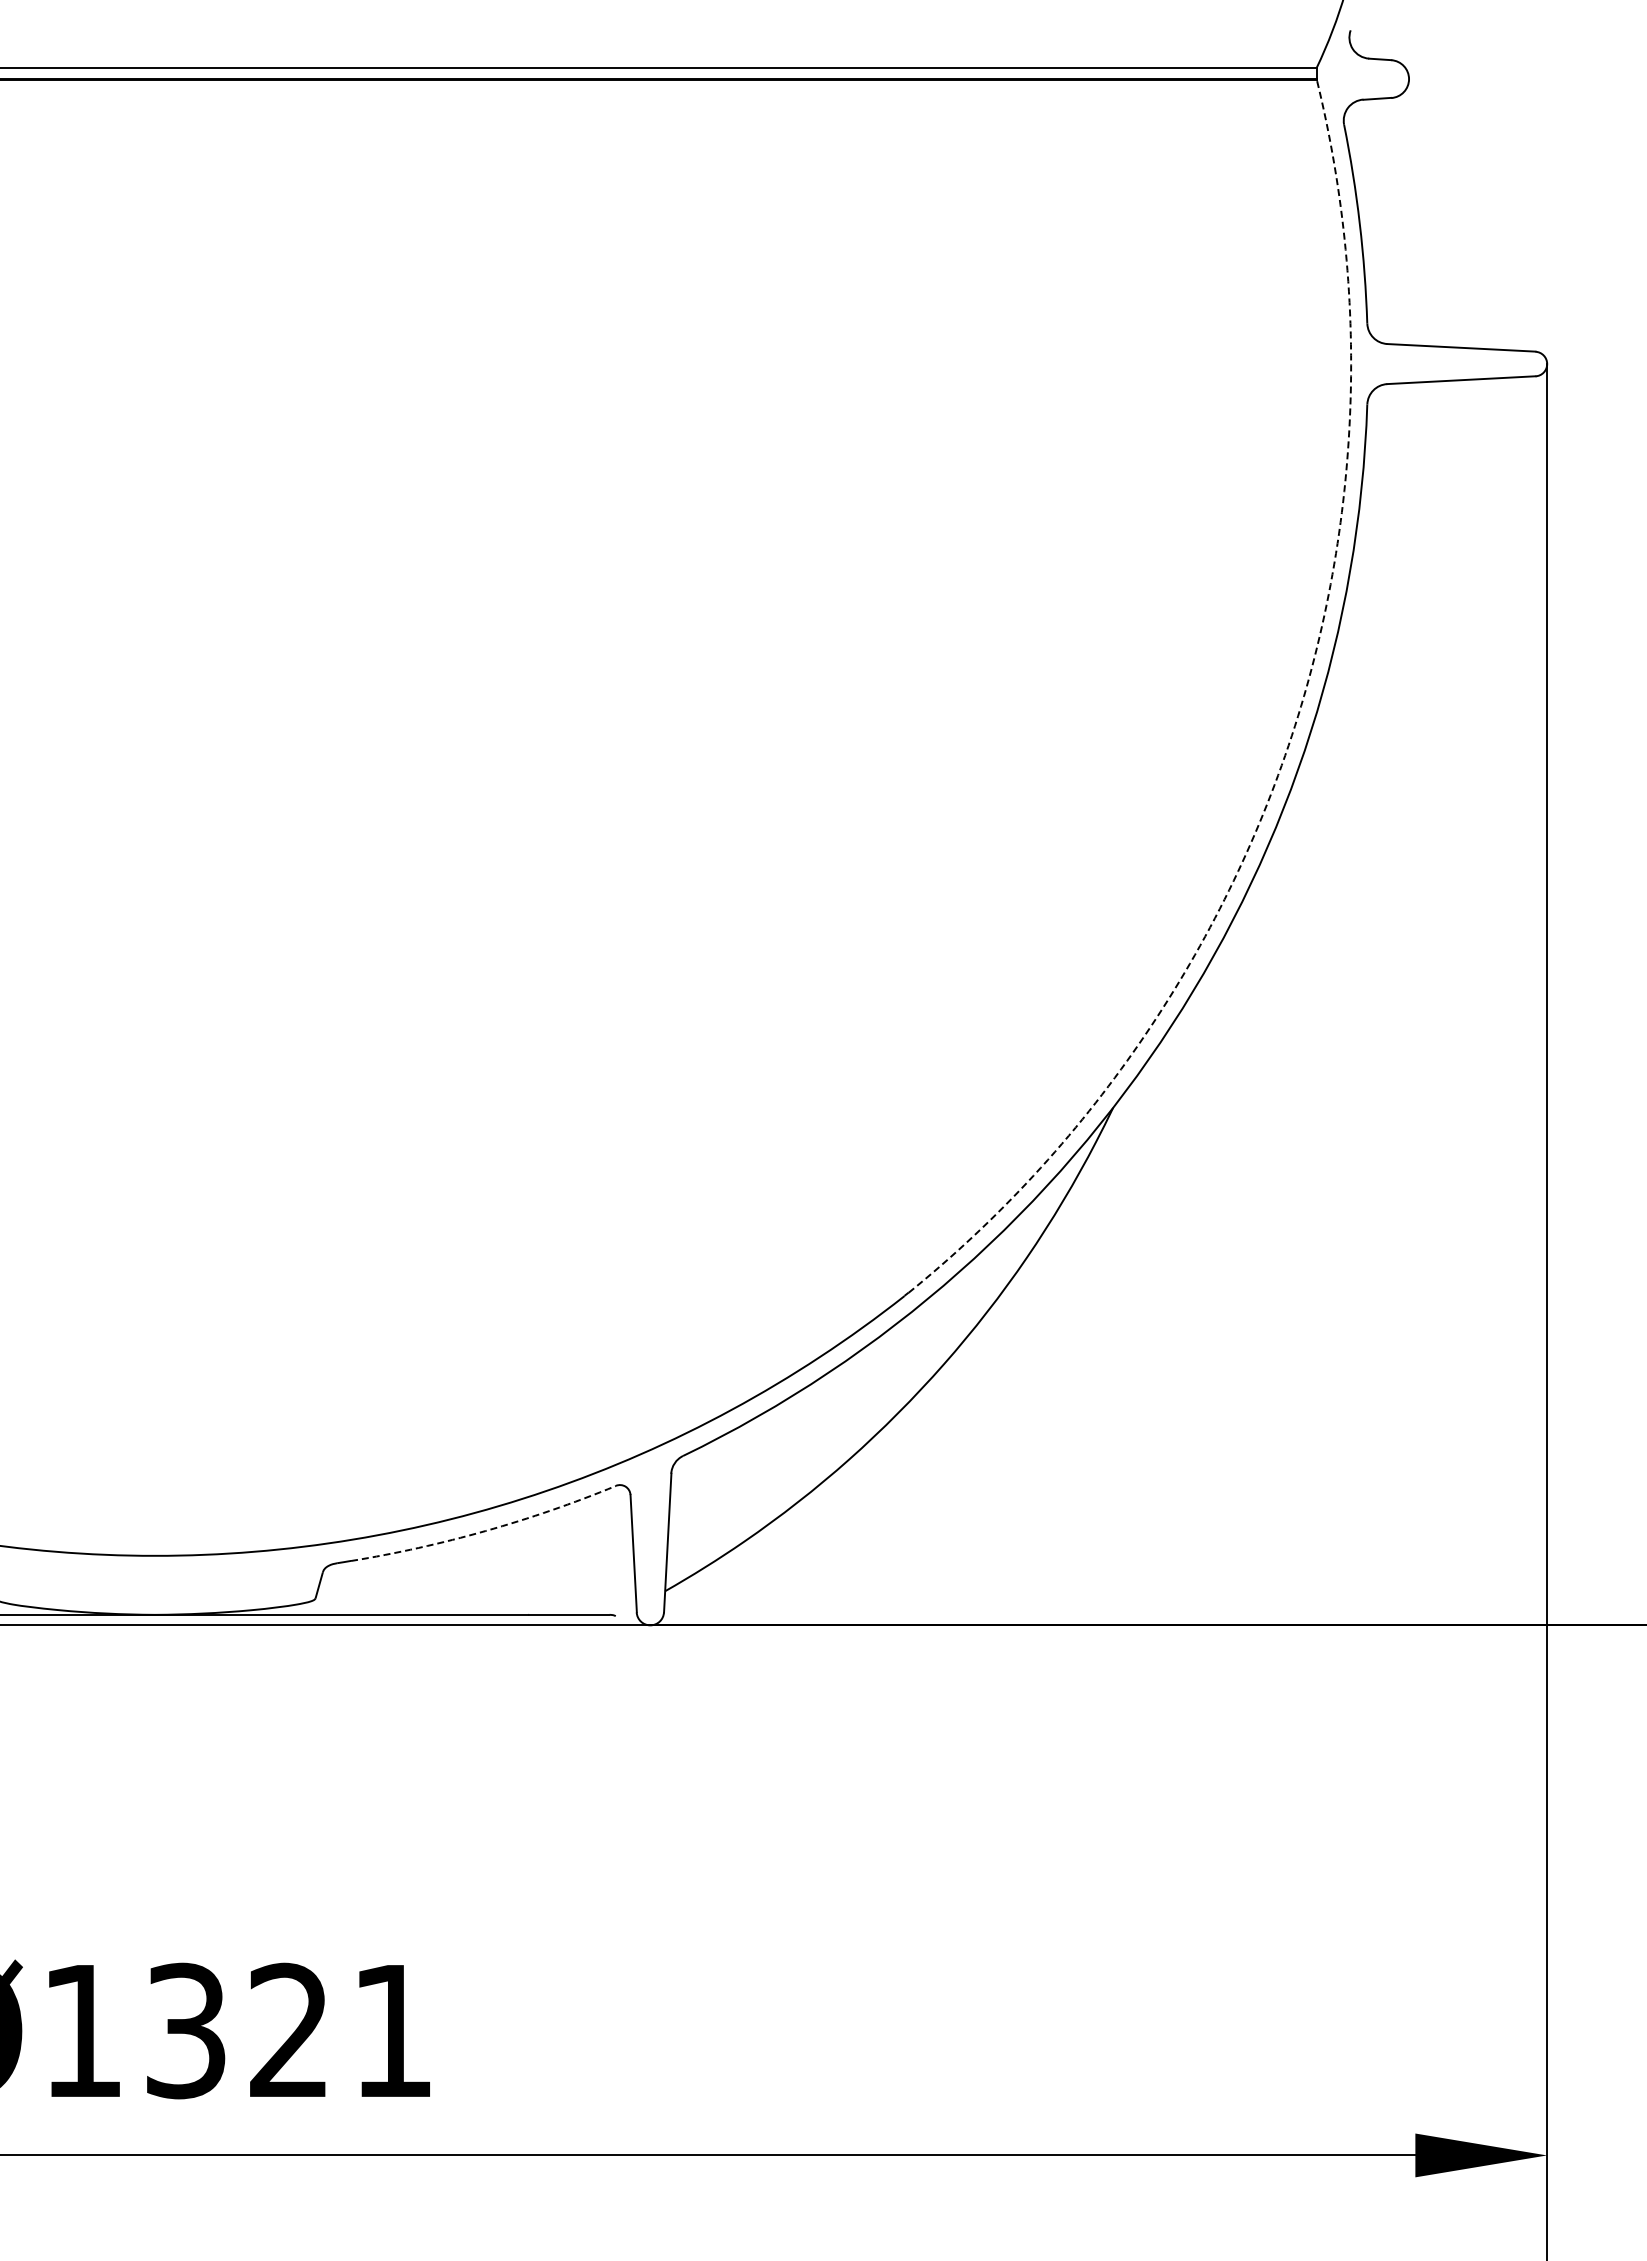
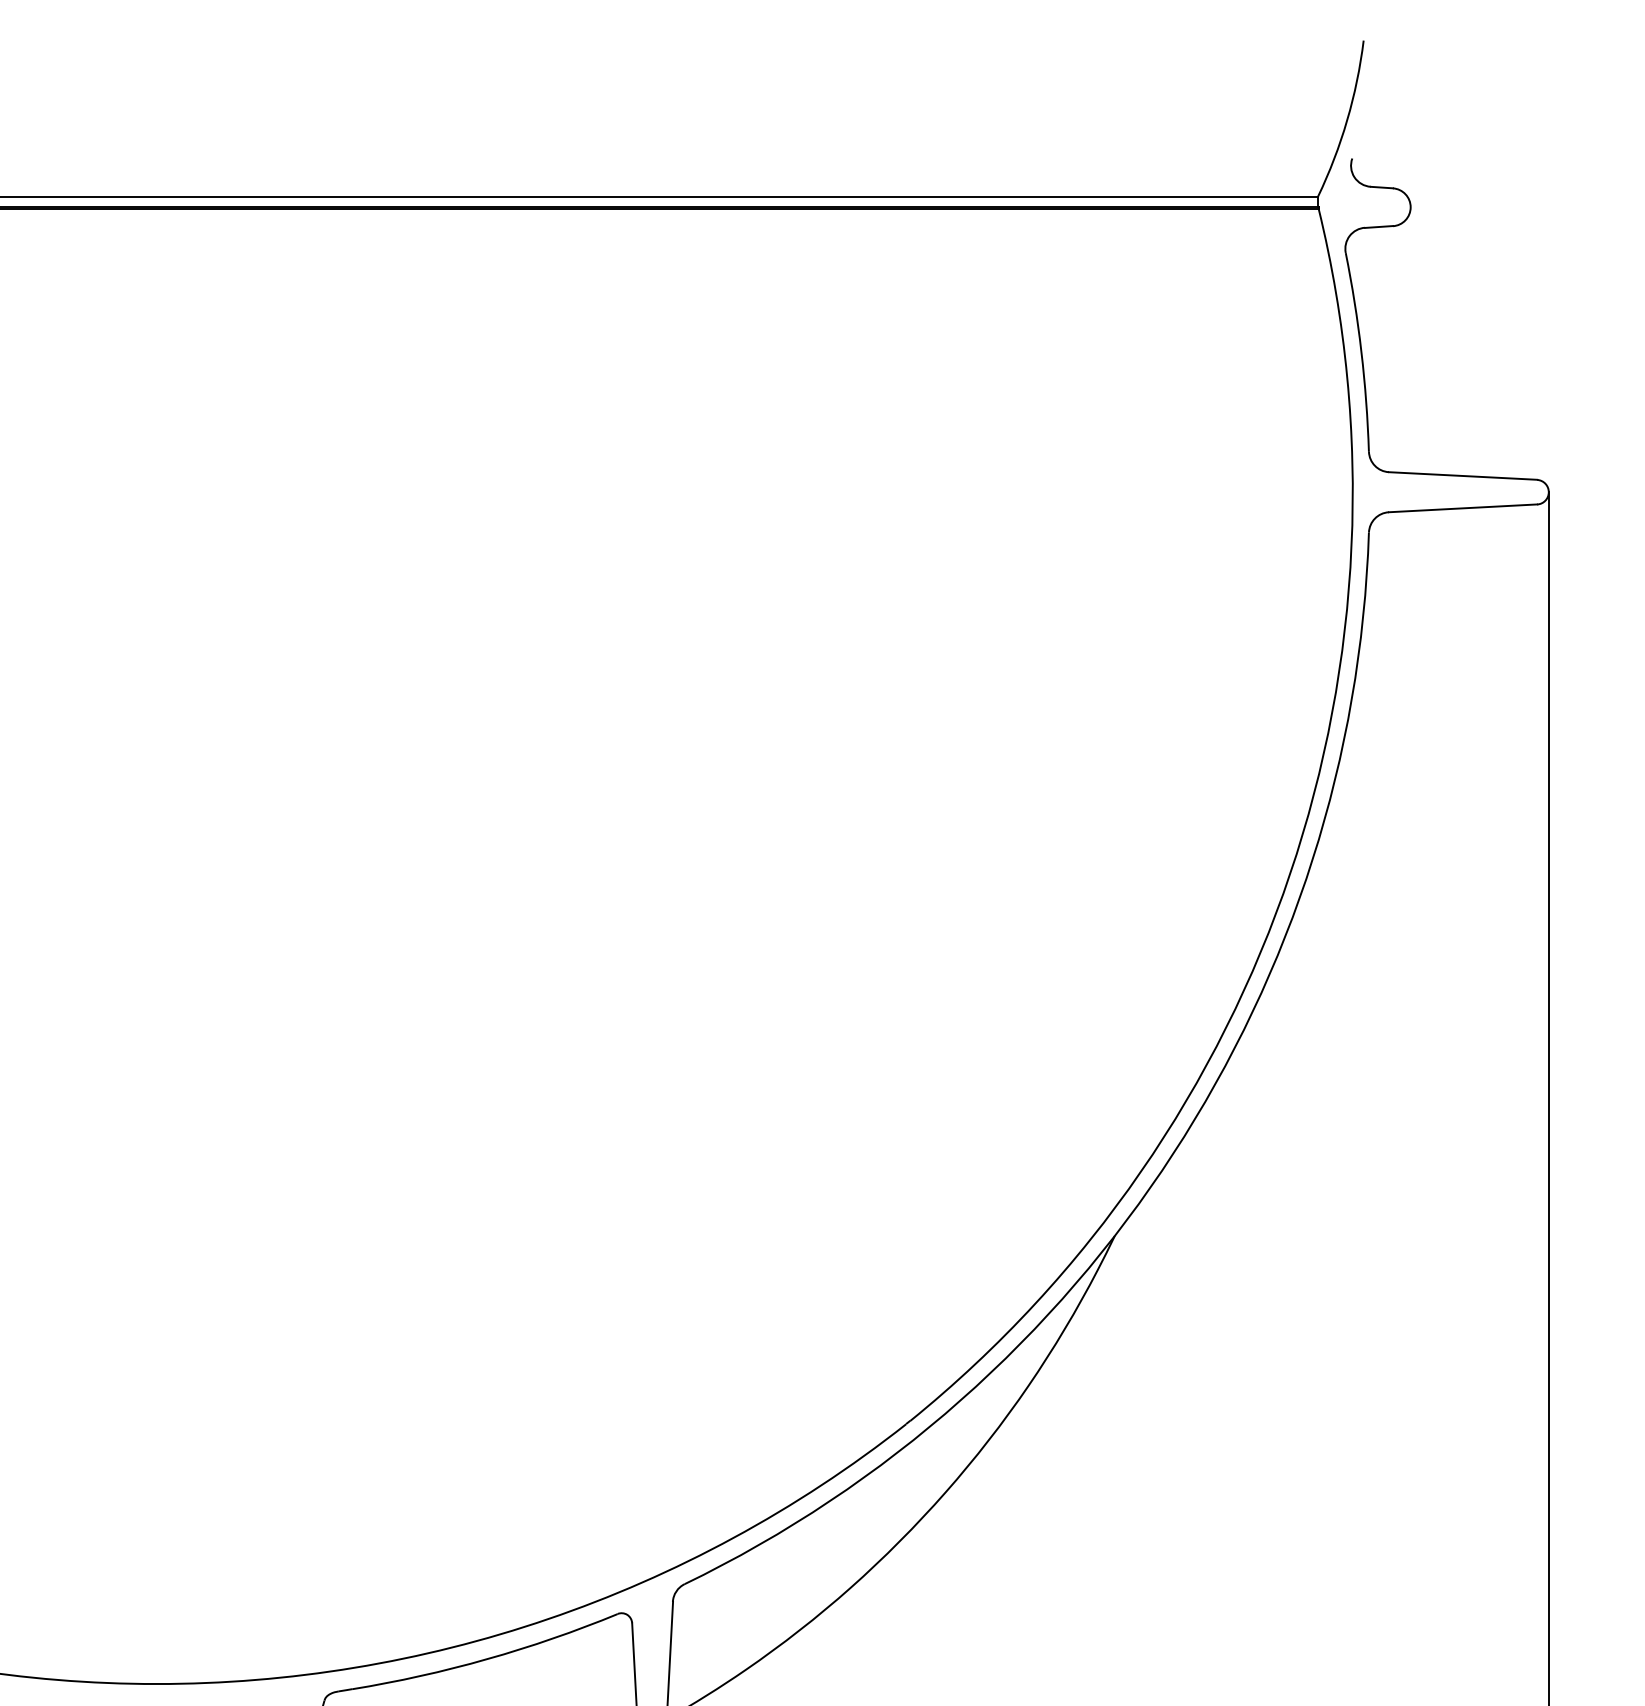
arc: (1288, 745) -> (1290, 873), dashed -> solid
arc: (485, 1531) -> (487, 1659), dashed -> solid

